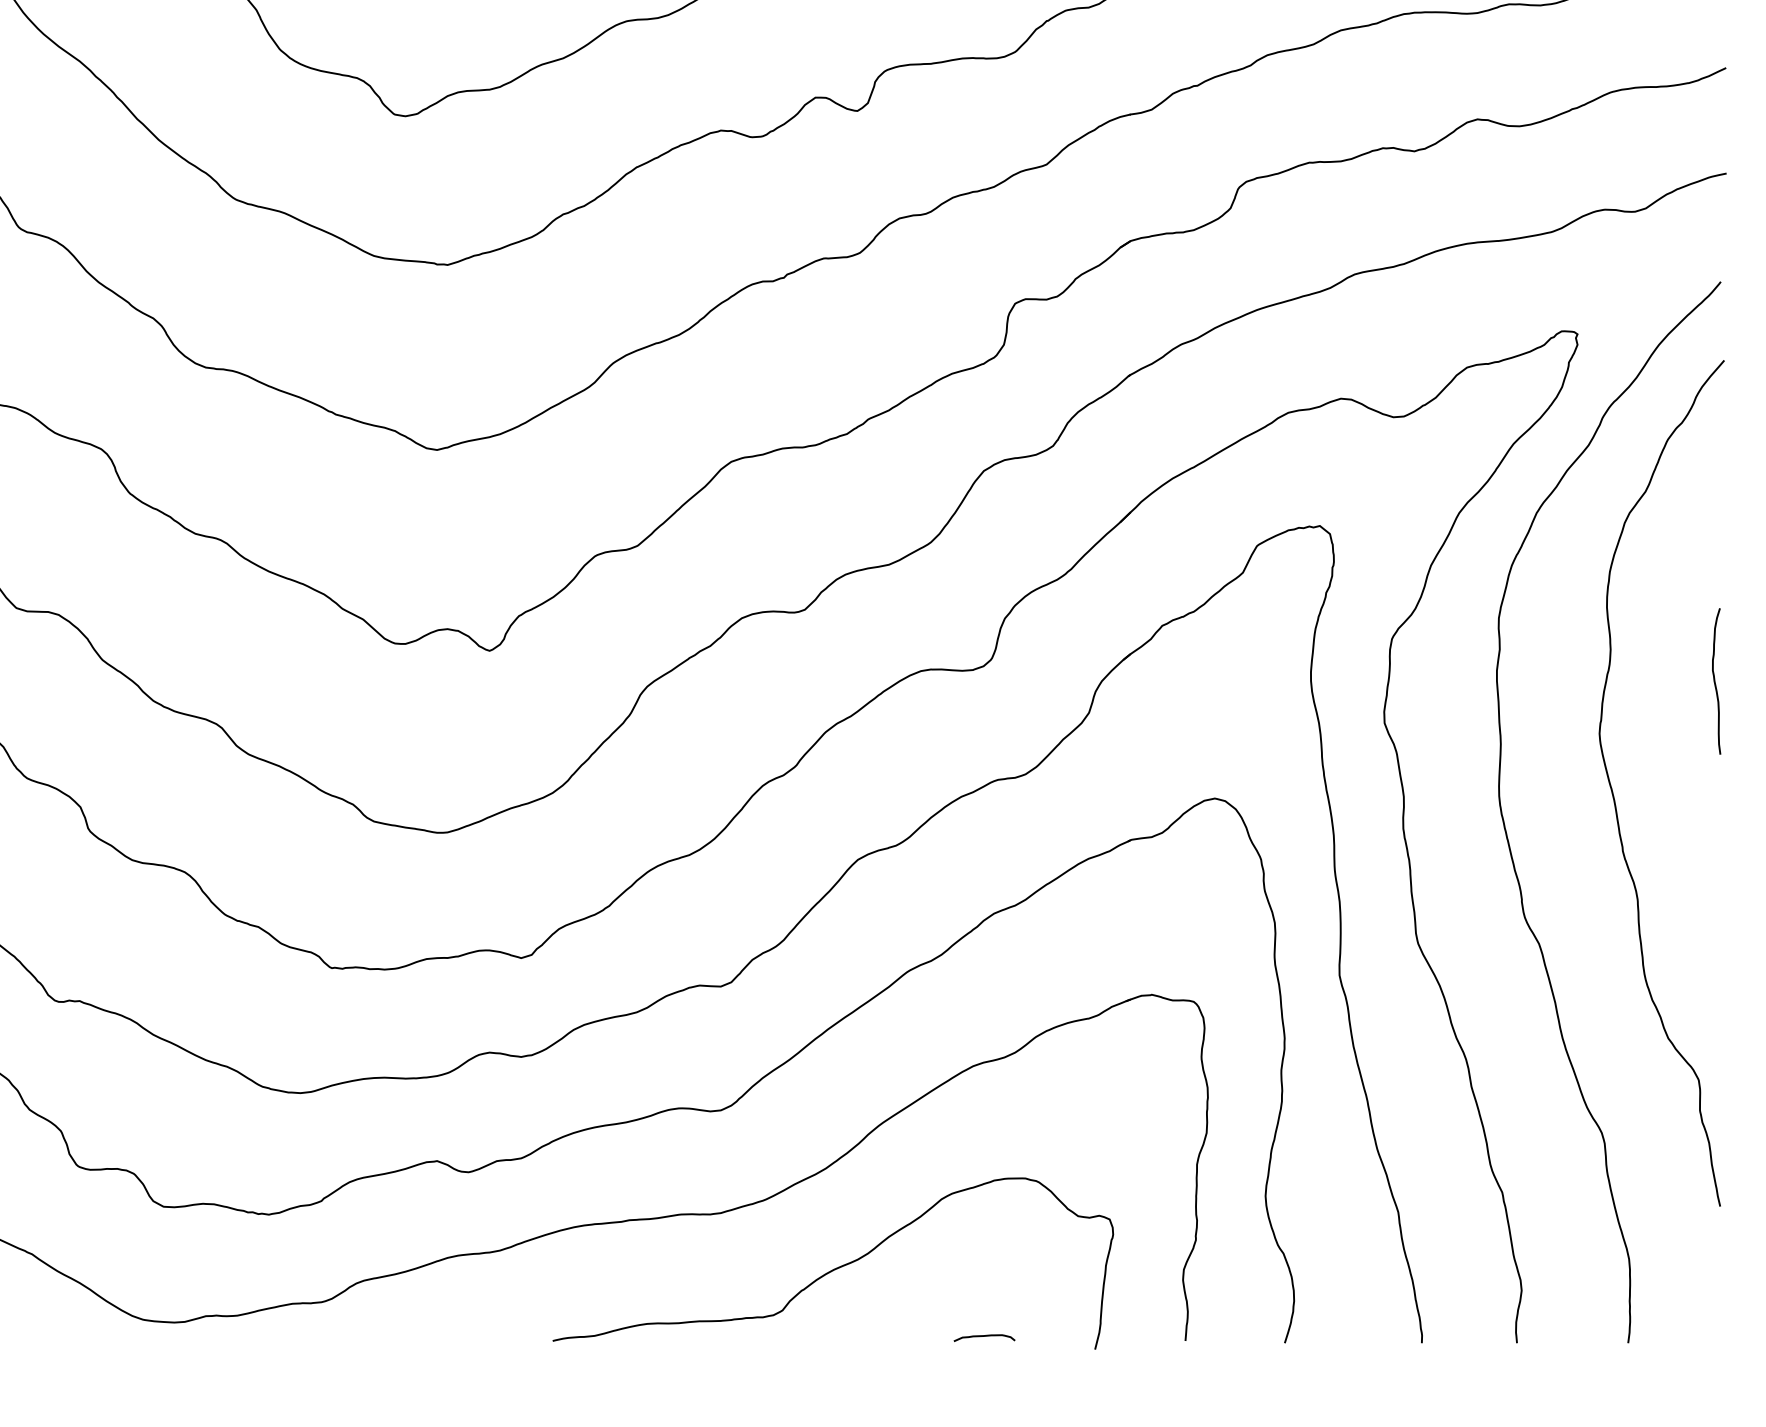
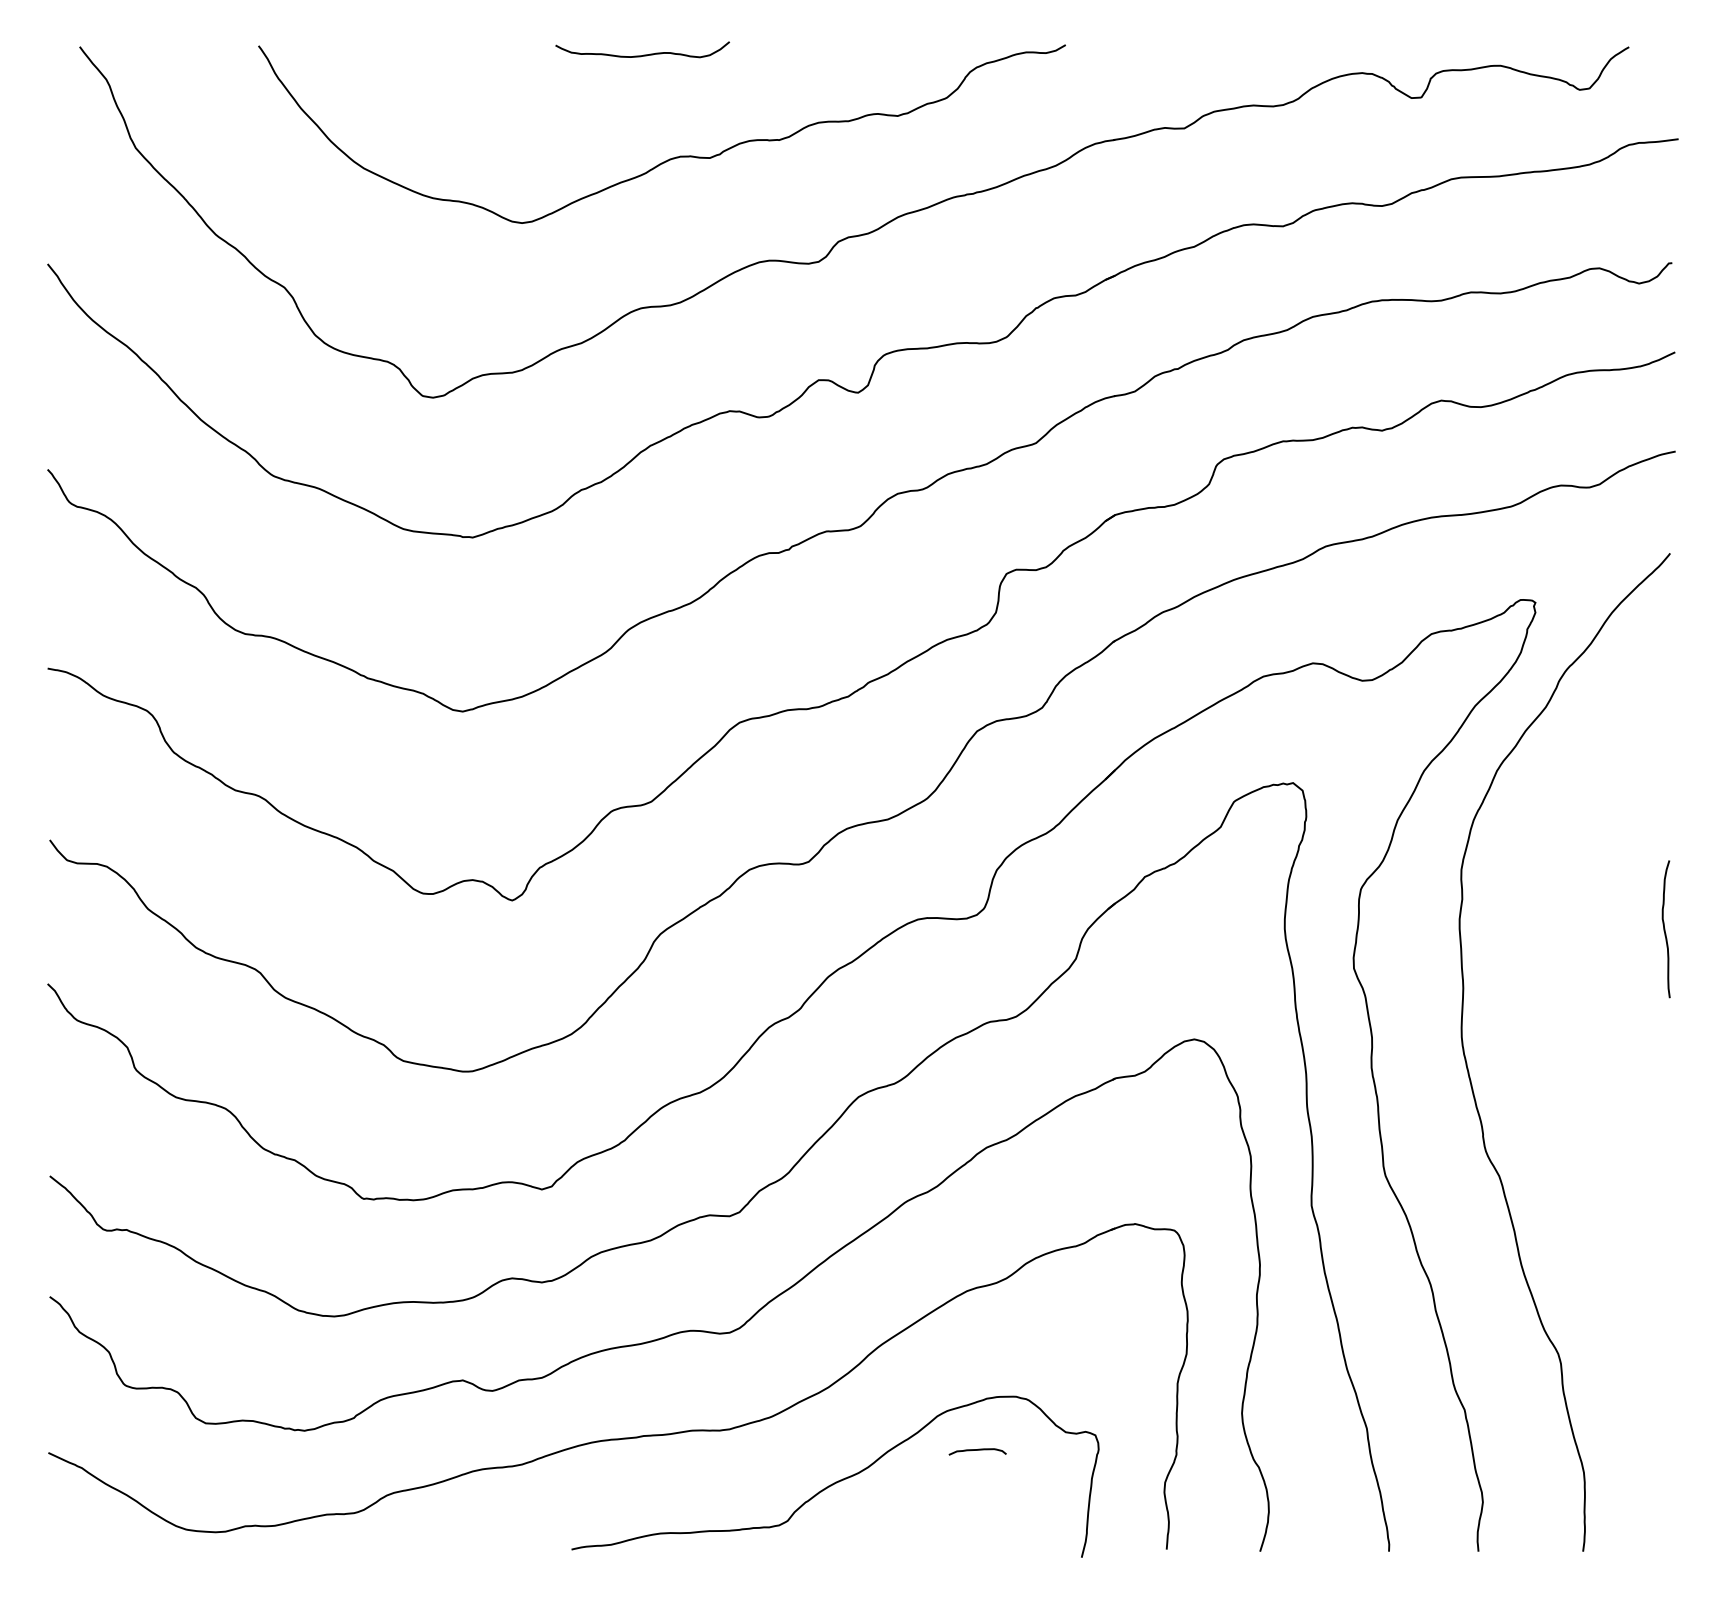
curve: (1614, 796) -> (1570, 1037), removed
curve: (984, 1336) -> (977, 1450), moved

